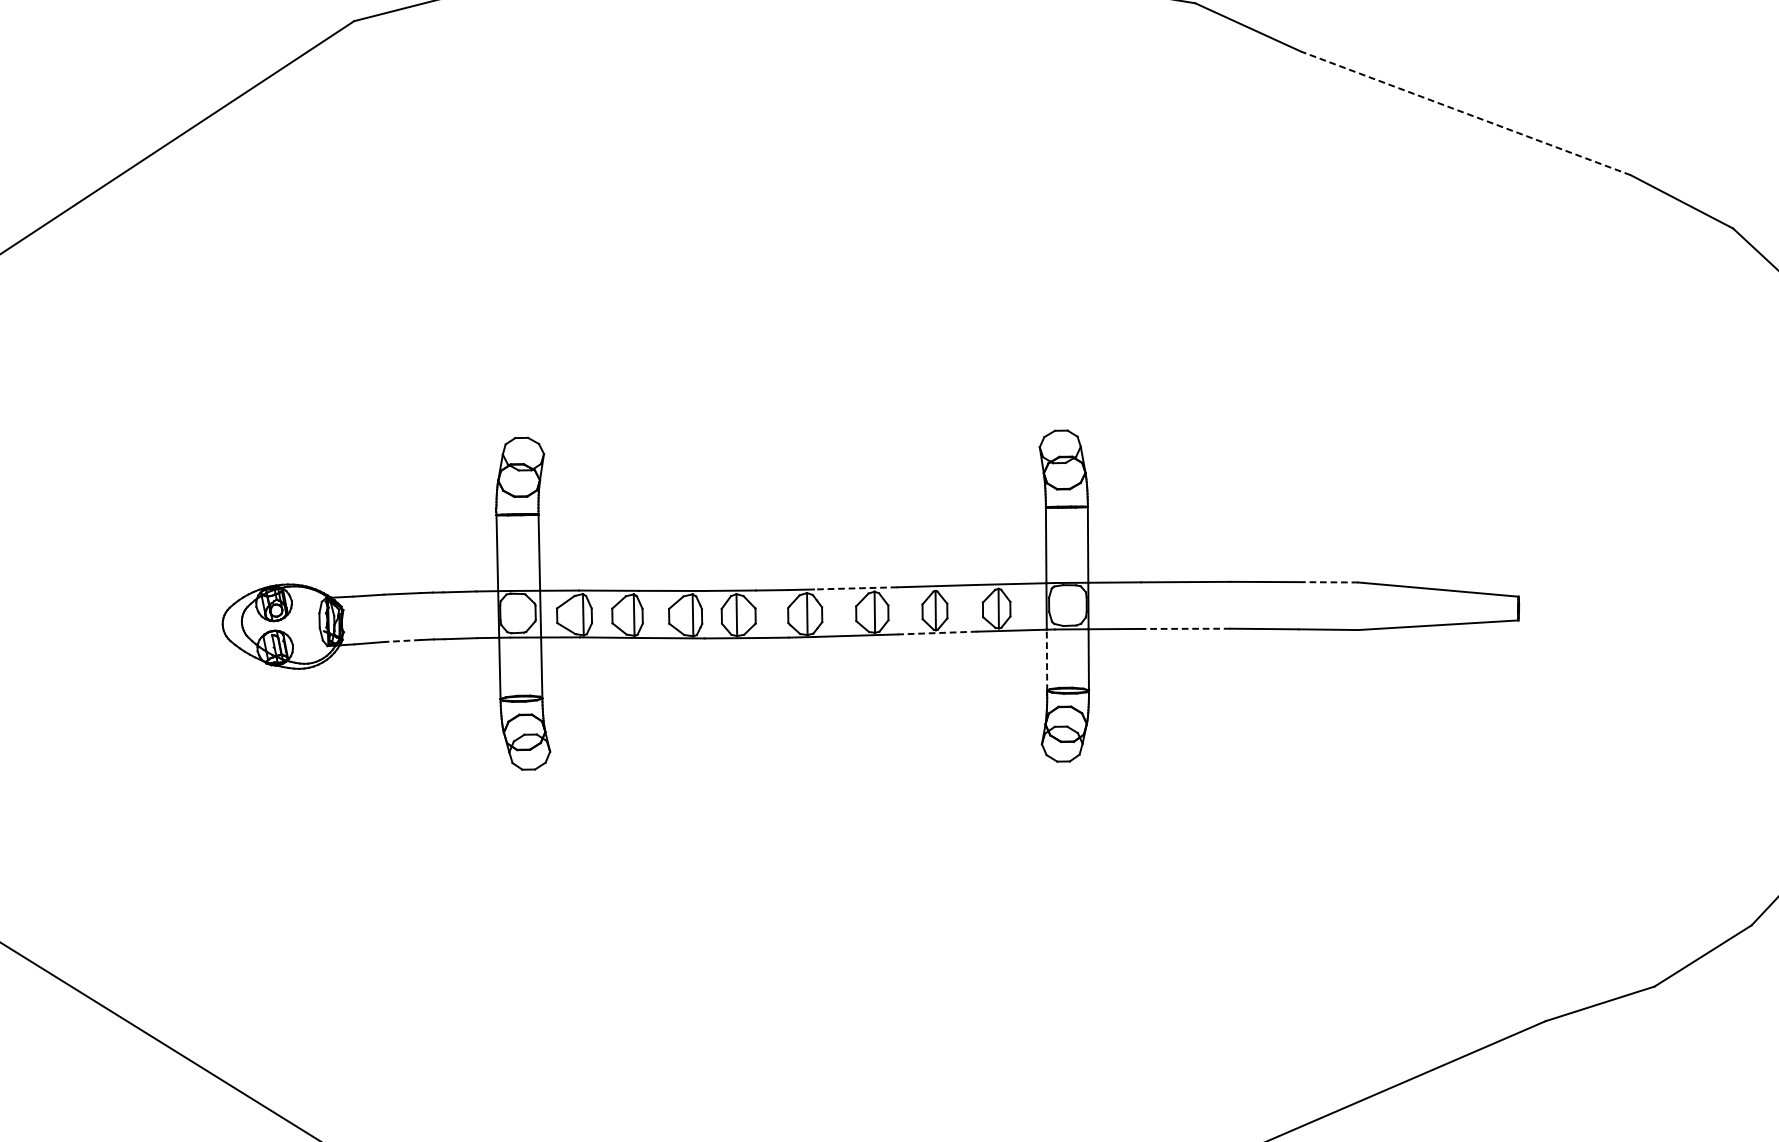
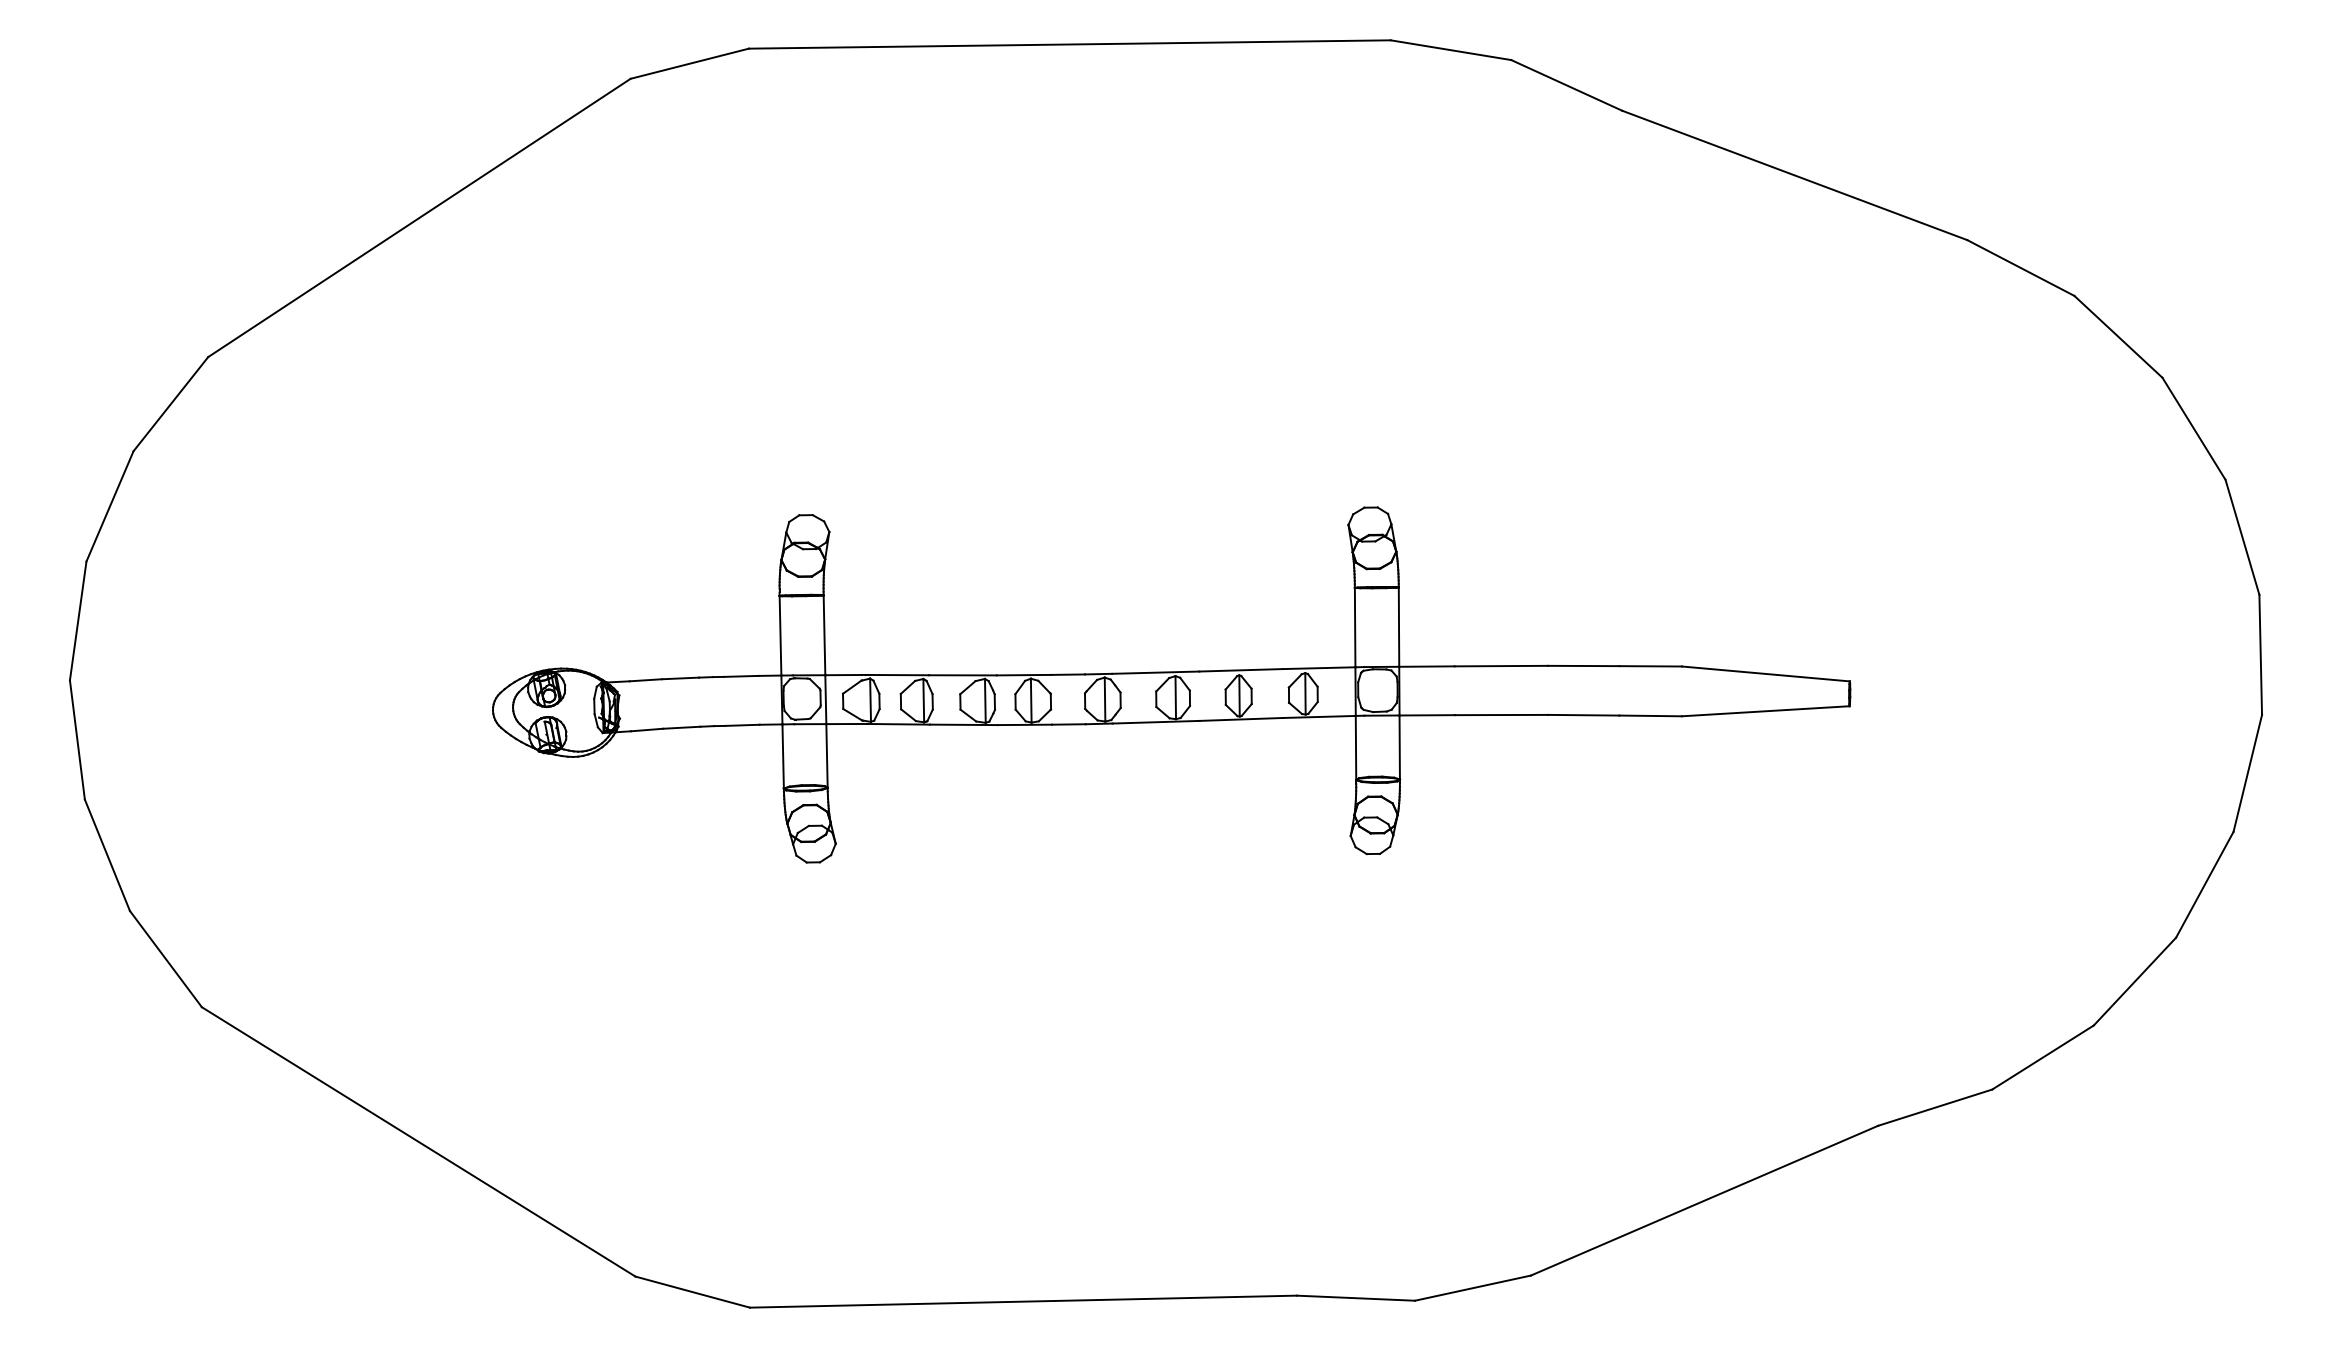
line: (1465, 113) -> (1794, 175), dashed -> solid
line: (1328, 582) -> (1650, 666), dashed -> solid
line: (855, 588) -> (1155, 672), dashed -> solid
line: (1185, 629) -> (1501, 715), dashed -> solid
line: (937, 633) -> (1241, 719), dashed -> solid
line: (402, 640) -> (681, 727), dashed -> solid
line: (1047, 659) -> (1356, 747), dashed -> solid

